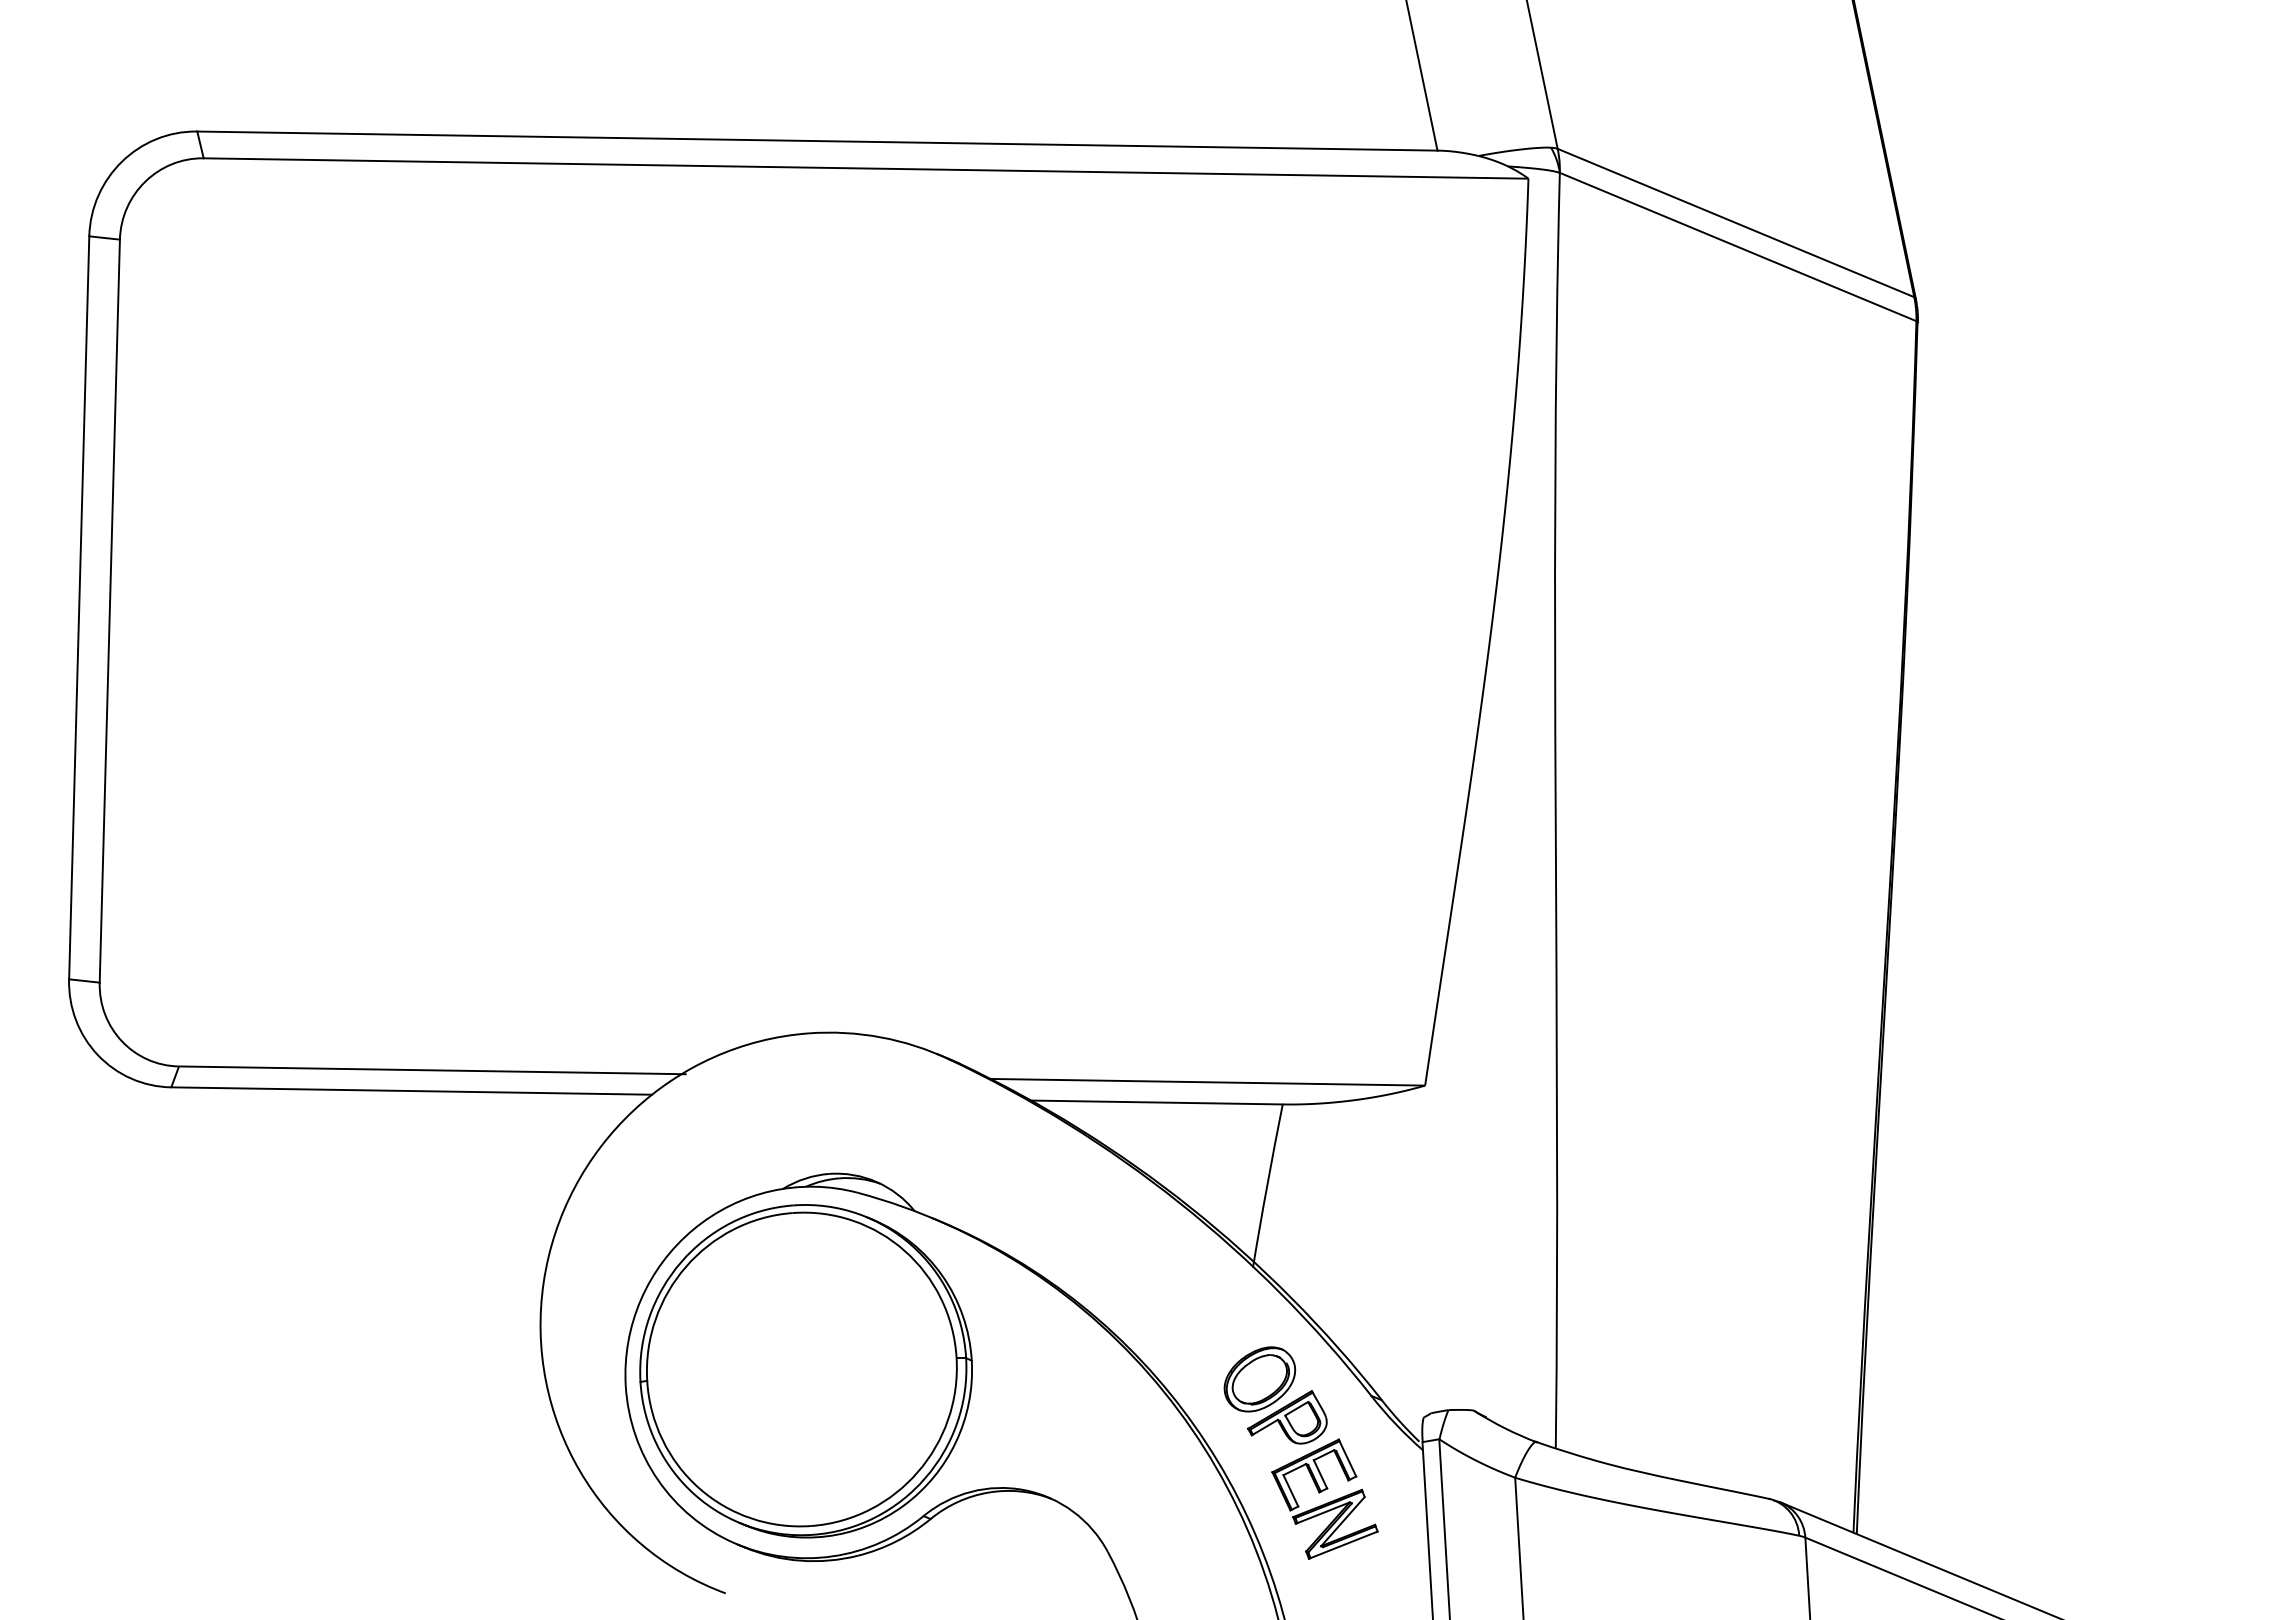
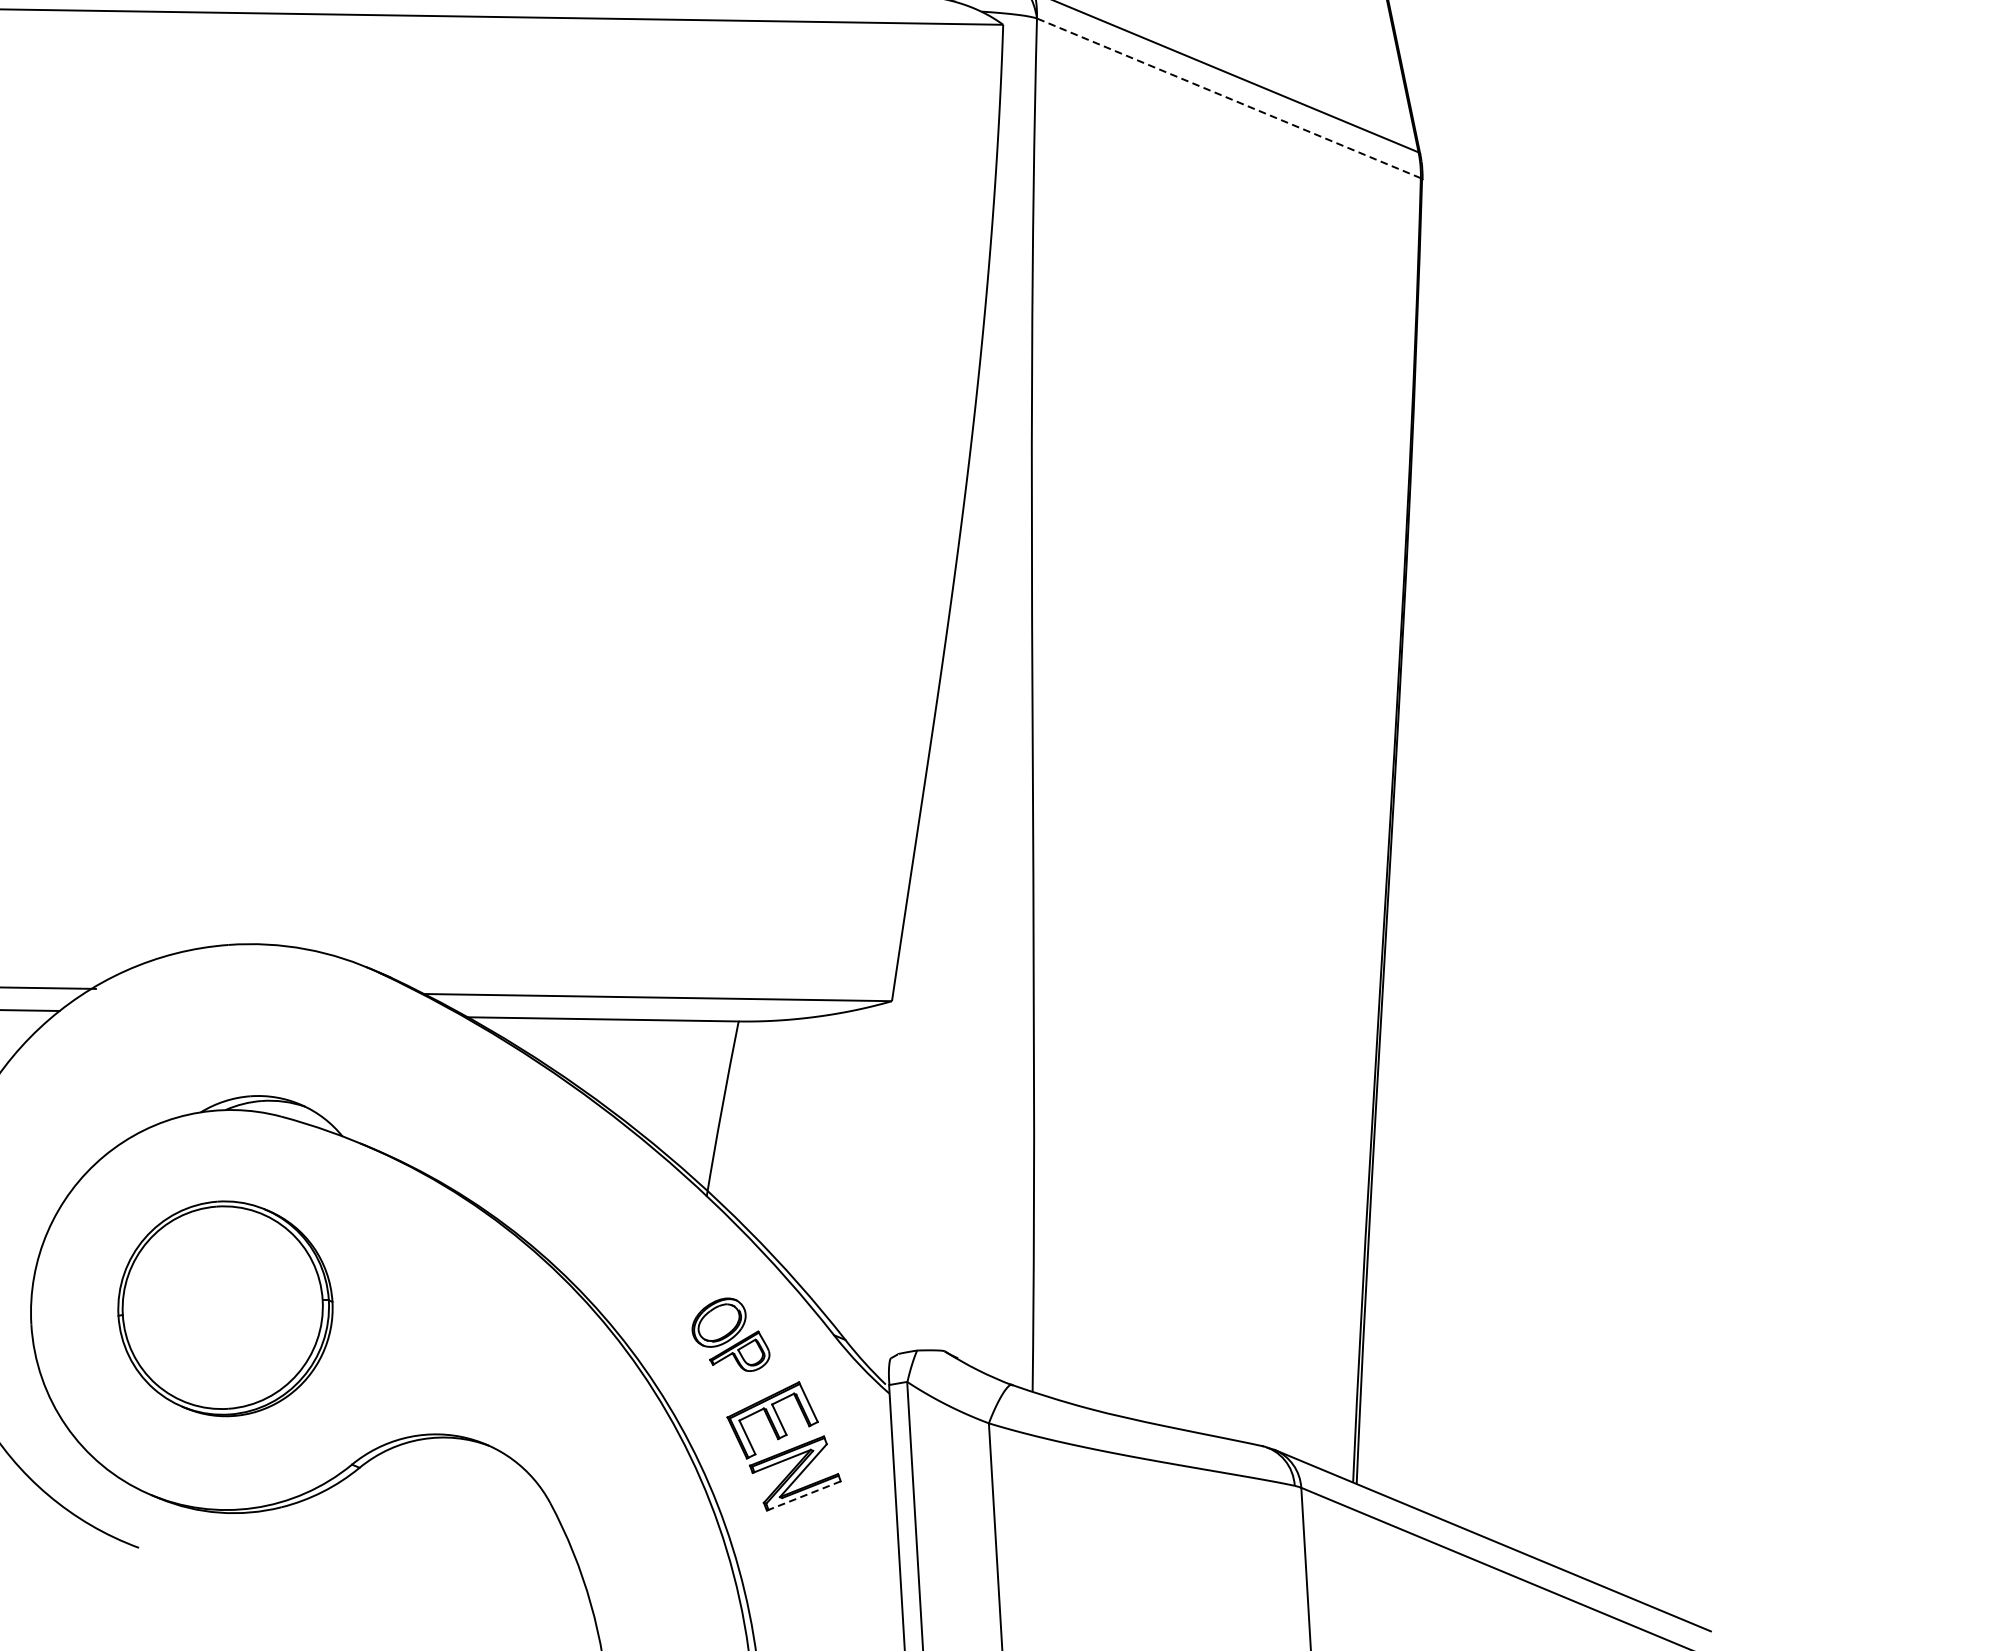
line: (1737, 246) -> (1228, 97), solid -> dashed
part: (805, 1371) -> (224, 1308), size x0.6
part: (1275, 1395) -> (730, 1334), size x0.7
line: (1343, 1545) -> (804, 1496), solid -> dashed

